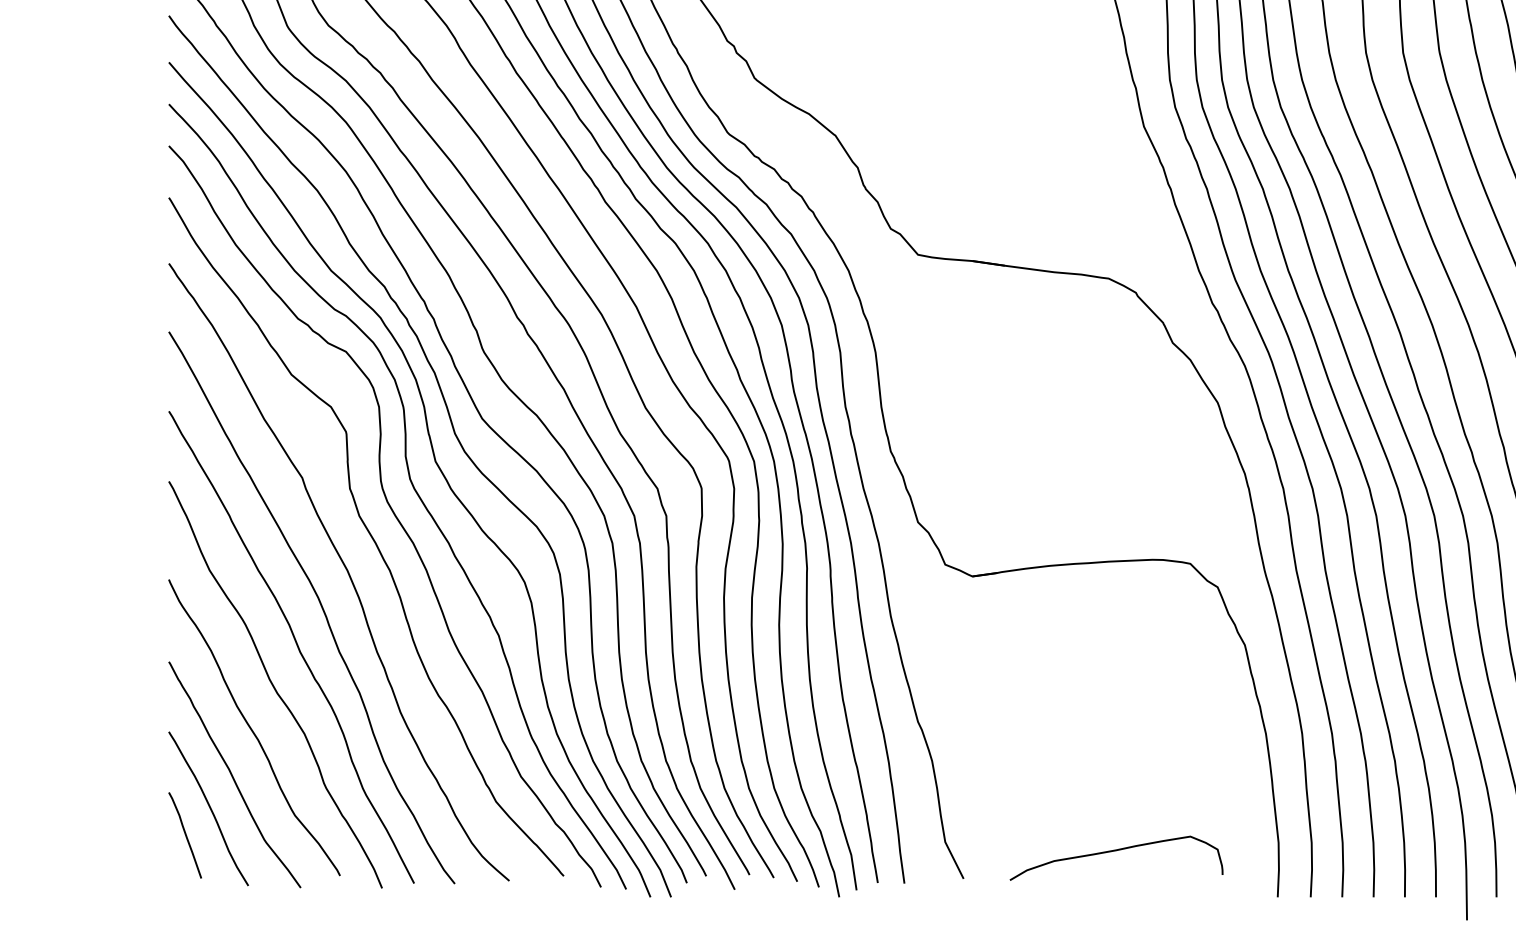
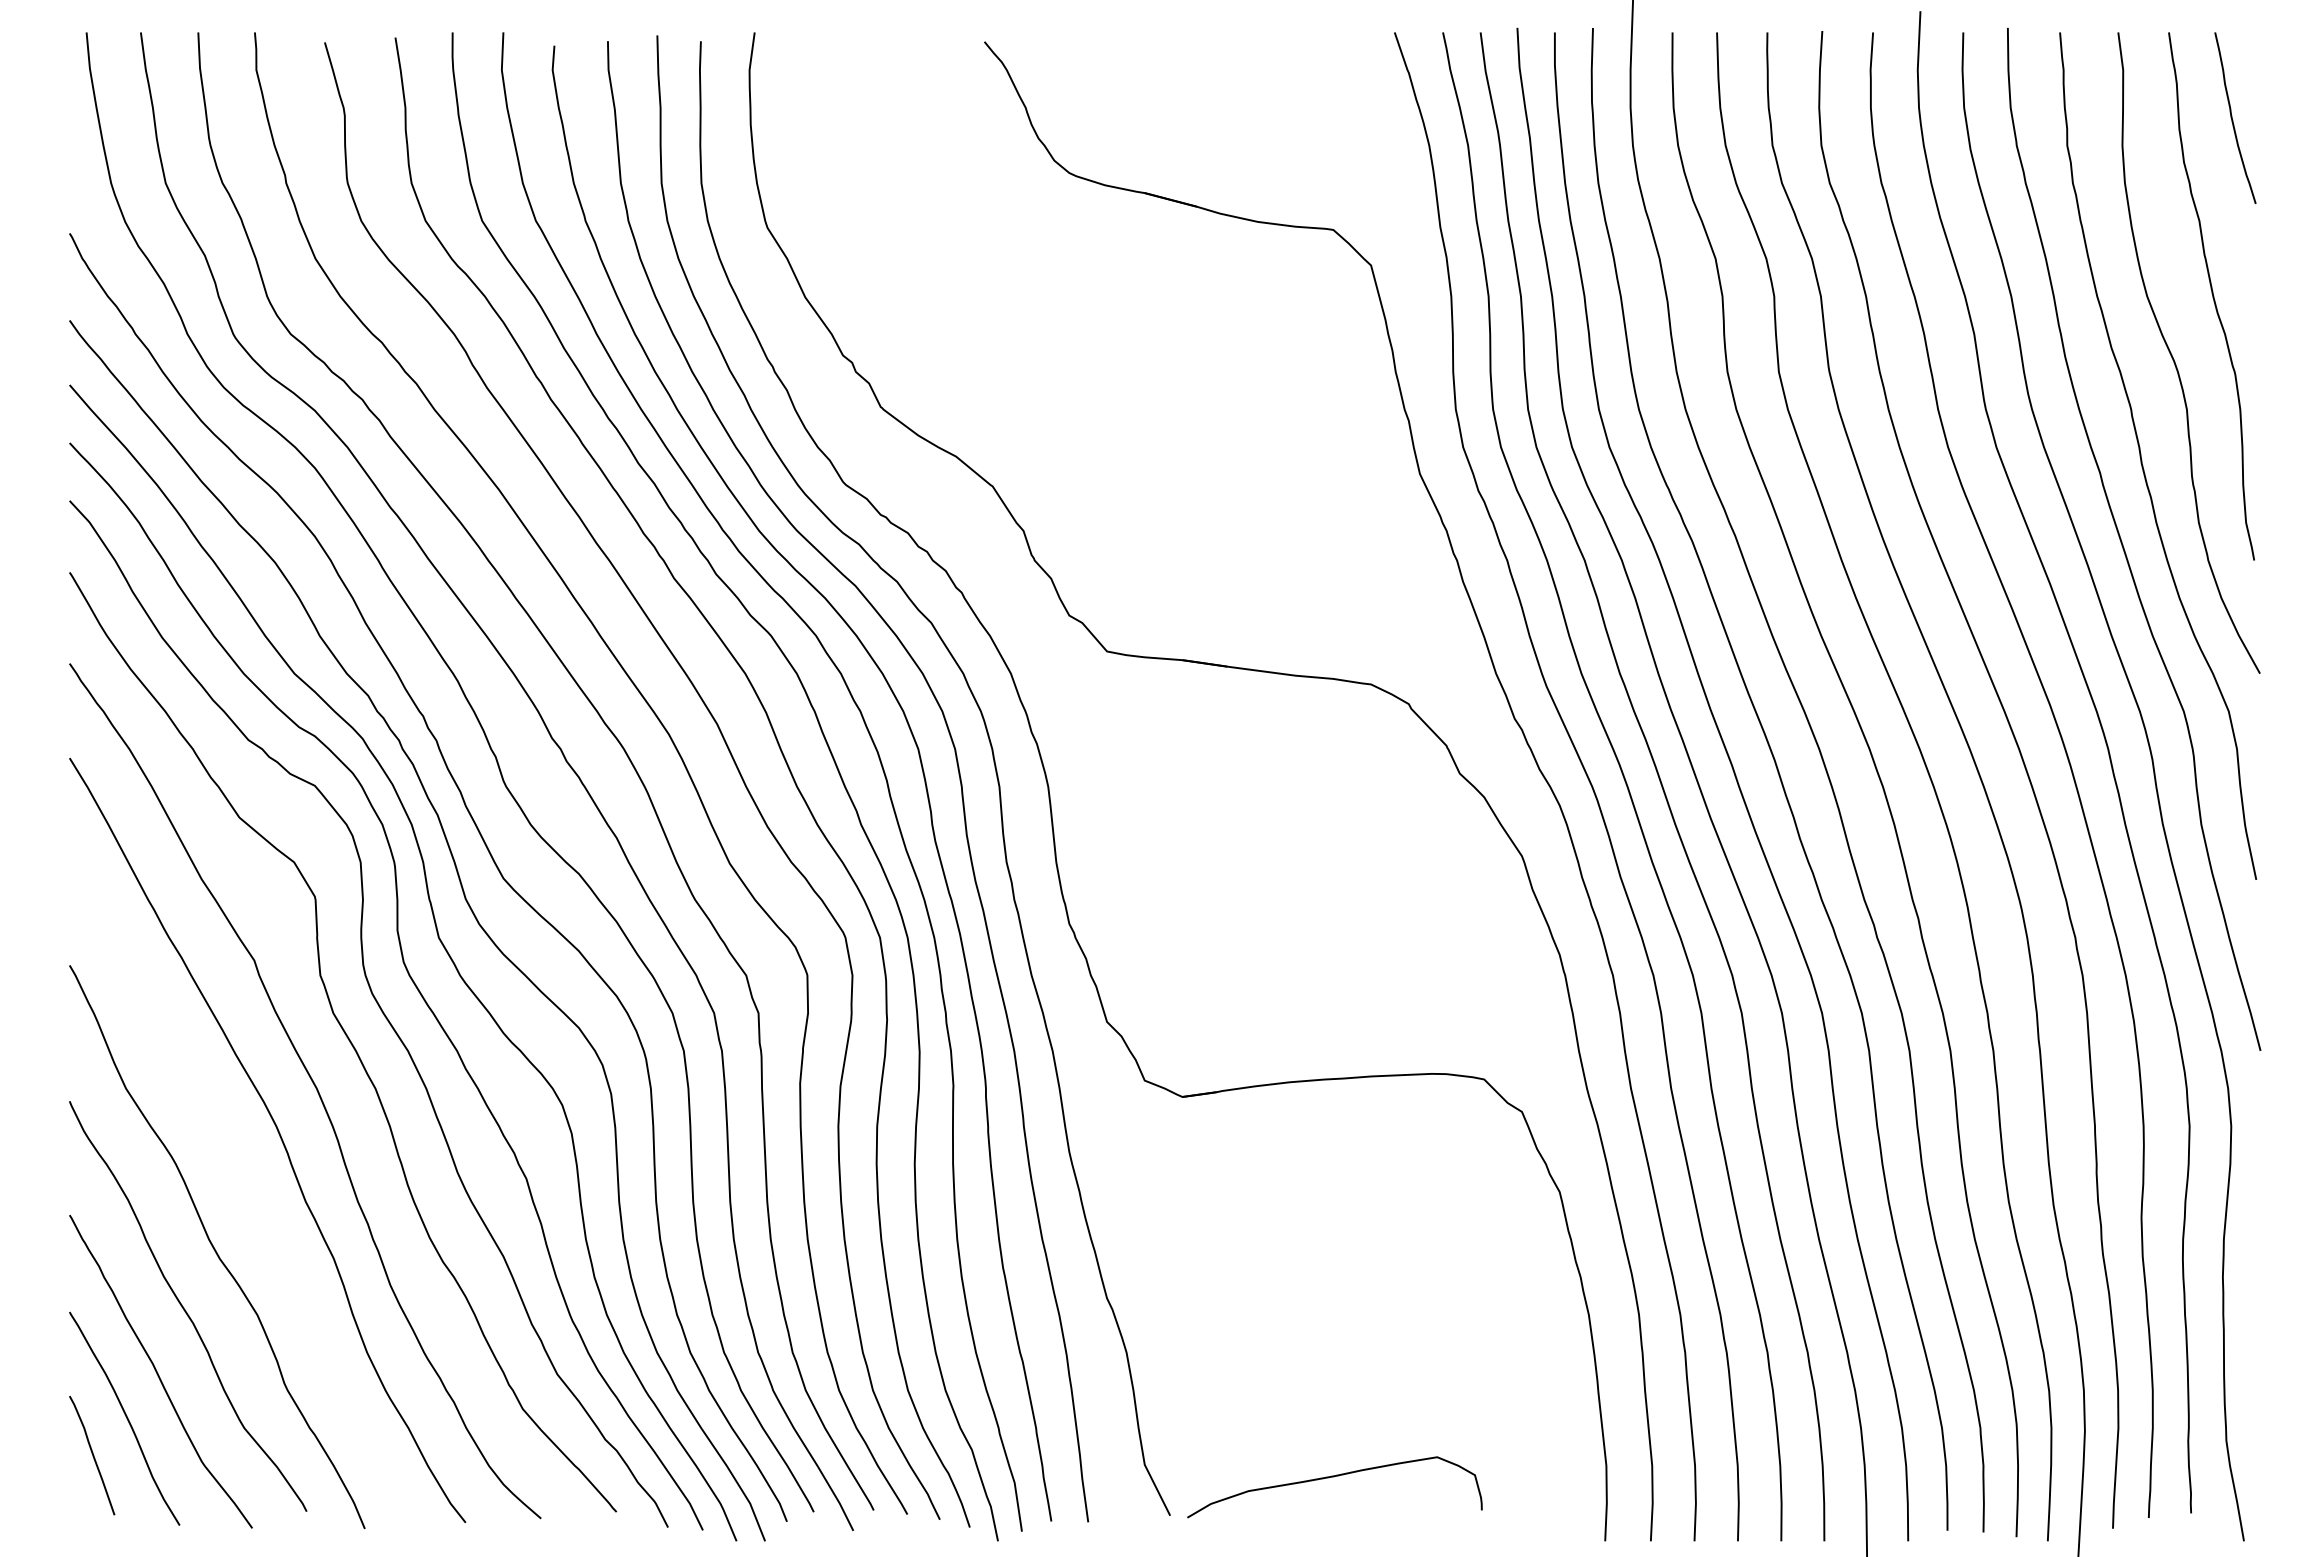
curve: (296, 645) -> (246, 1192), removed
curve: (1116, 851) -> (1334, 1477), moved

